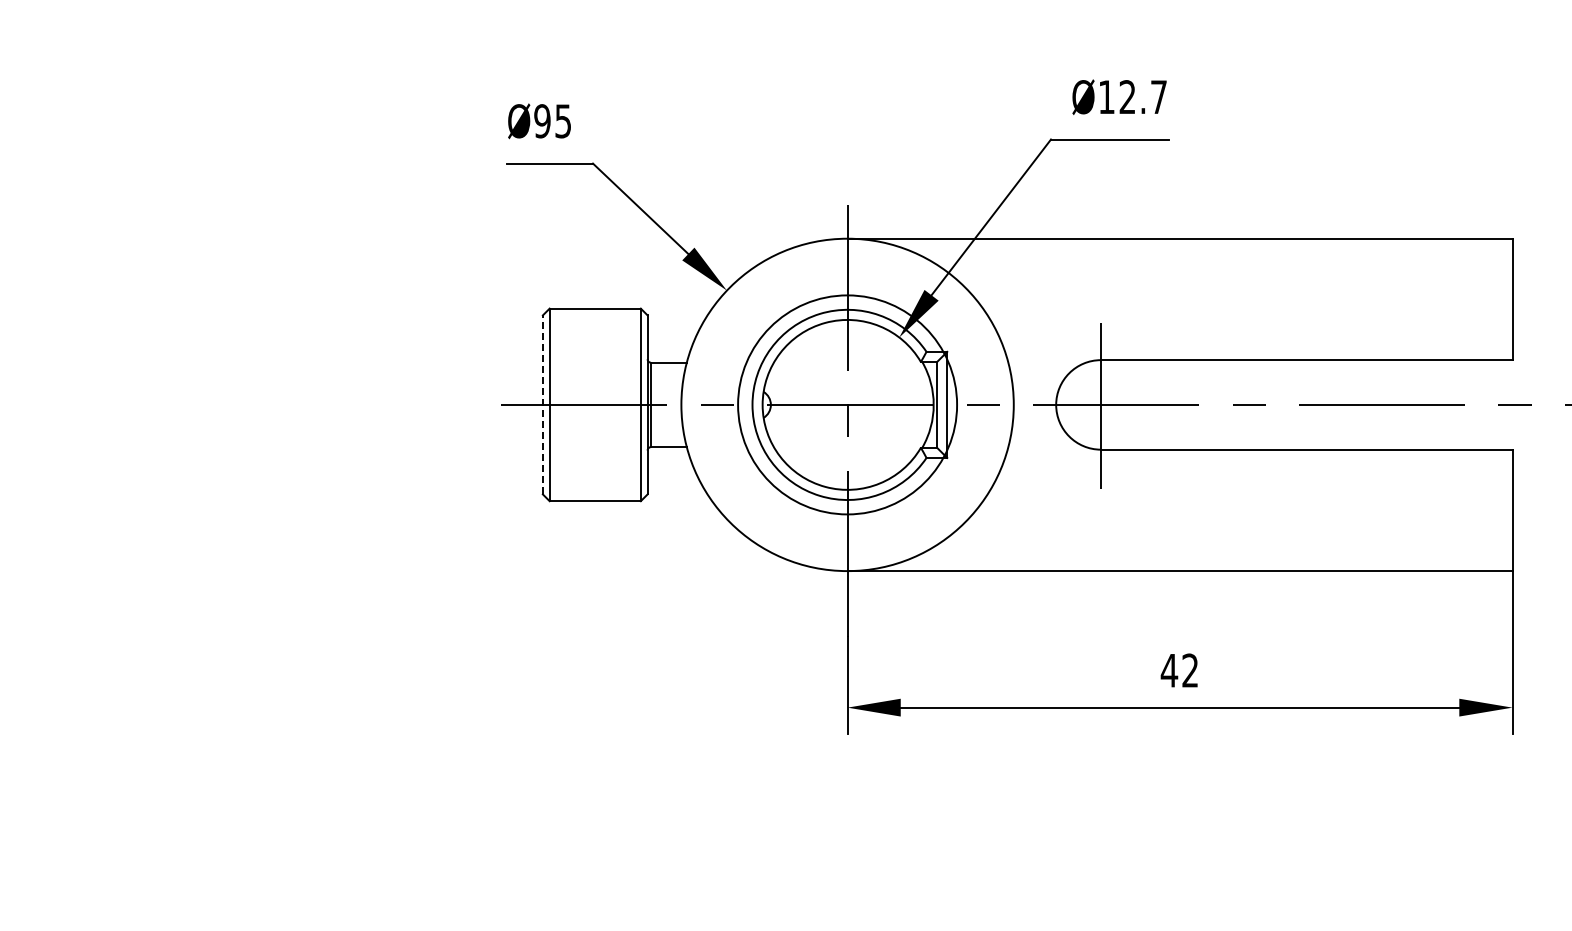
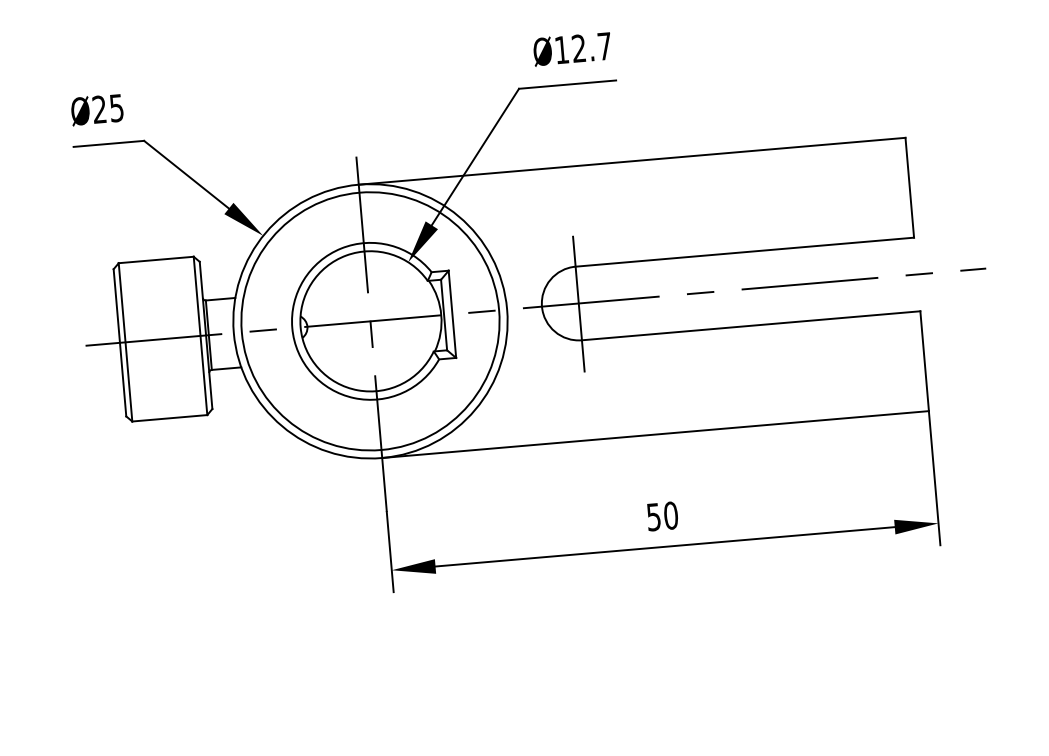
text: (542, 121) -> (99, 109), Ø95 -> Ø25
line: (542, 404) -> (119, 342), dashed -> solid
circle: (847, 404) -> (370, 321), size x1.43
text: (1179, 670) -> (662, 516), 42 -> 50

